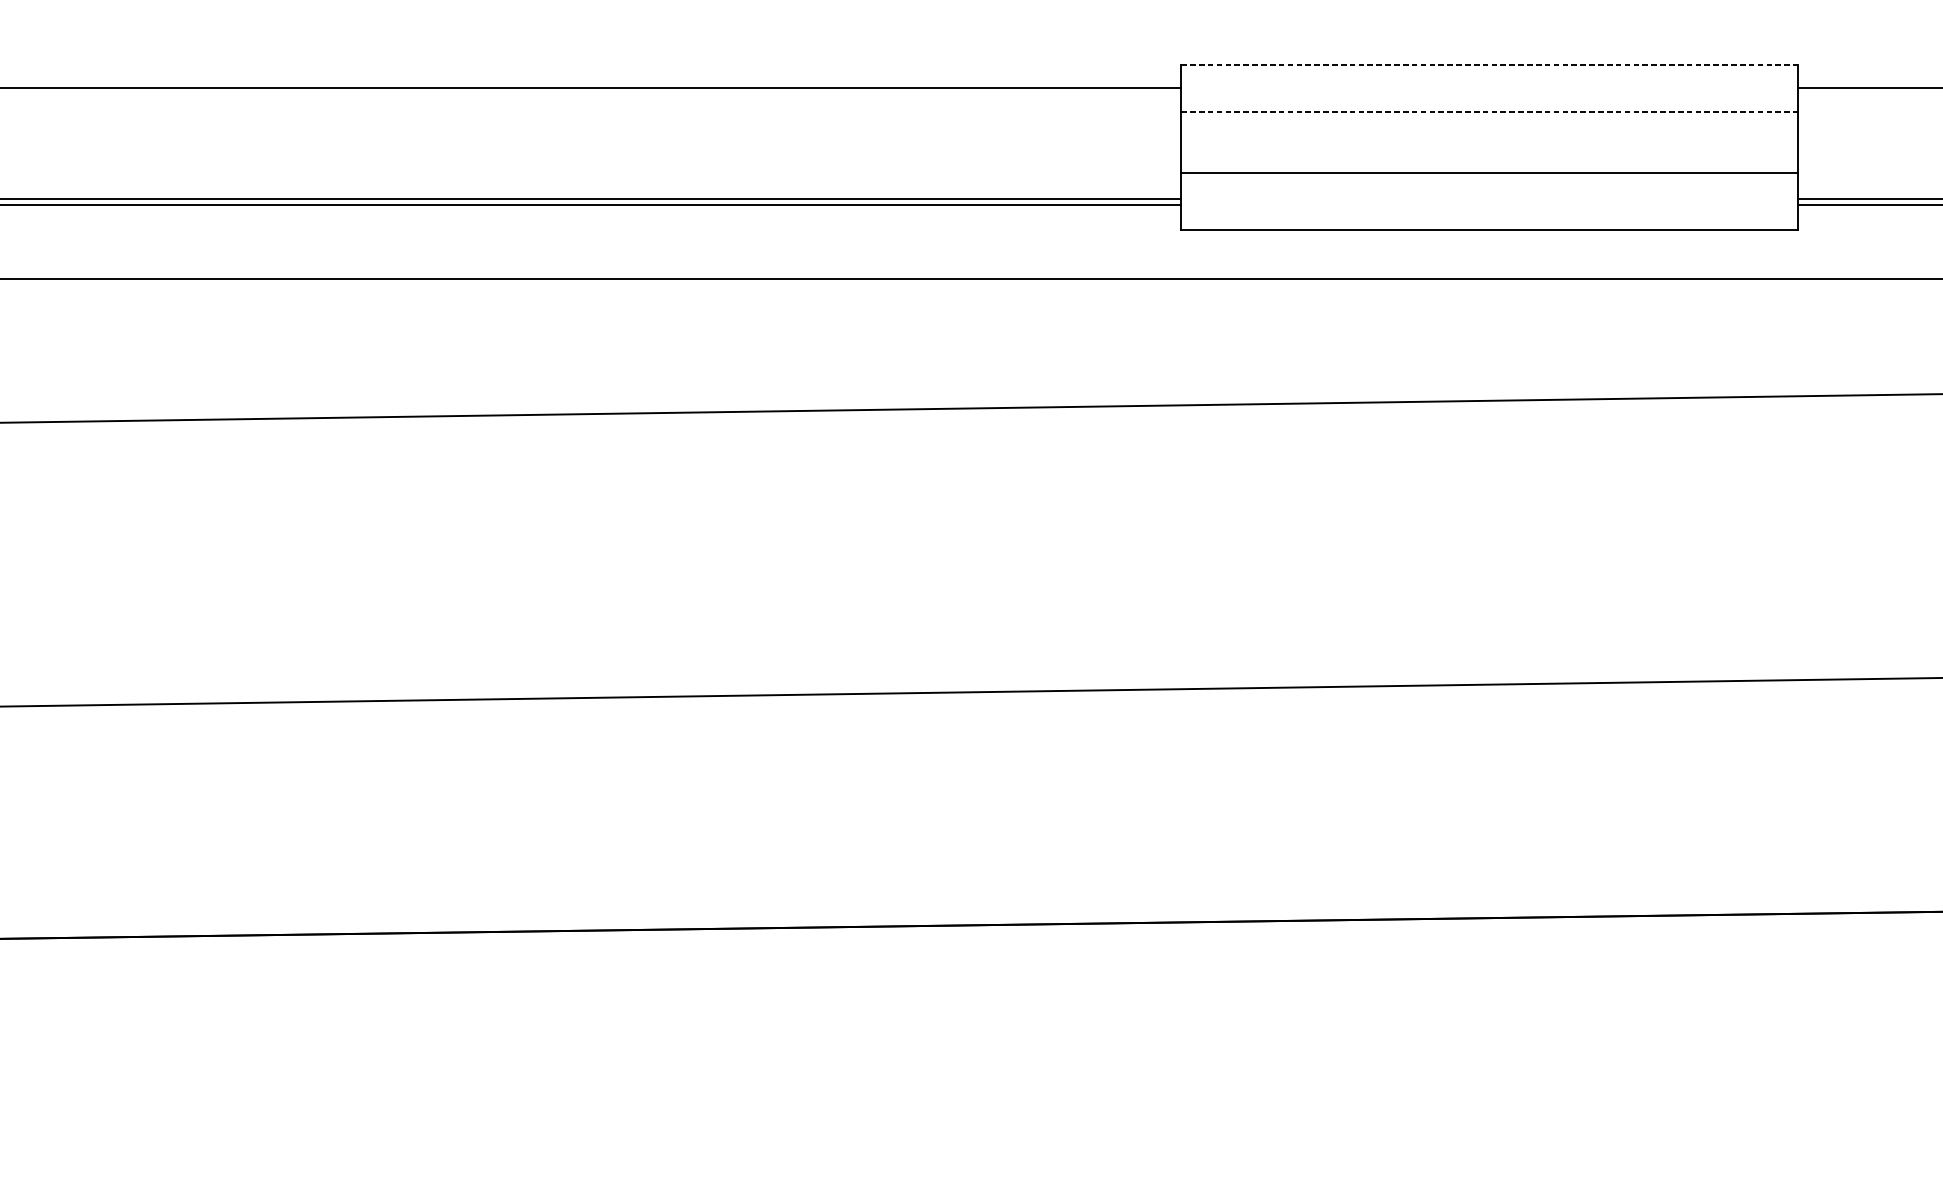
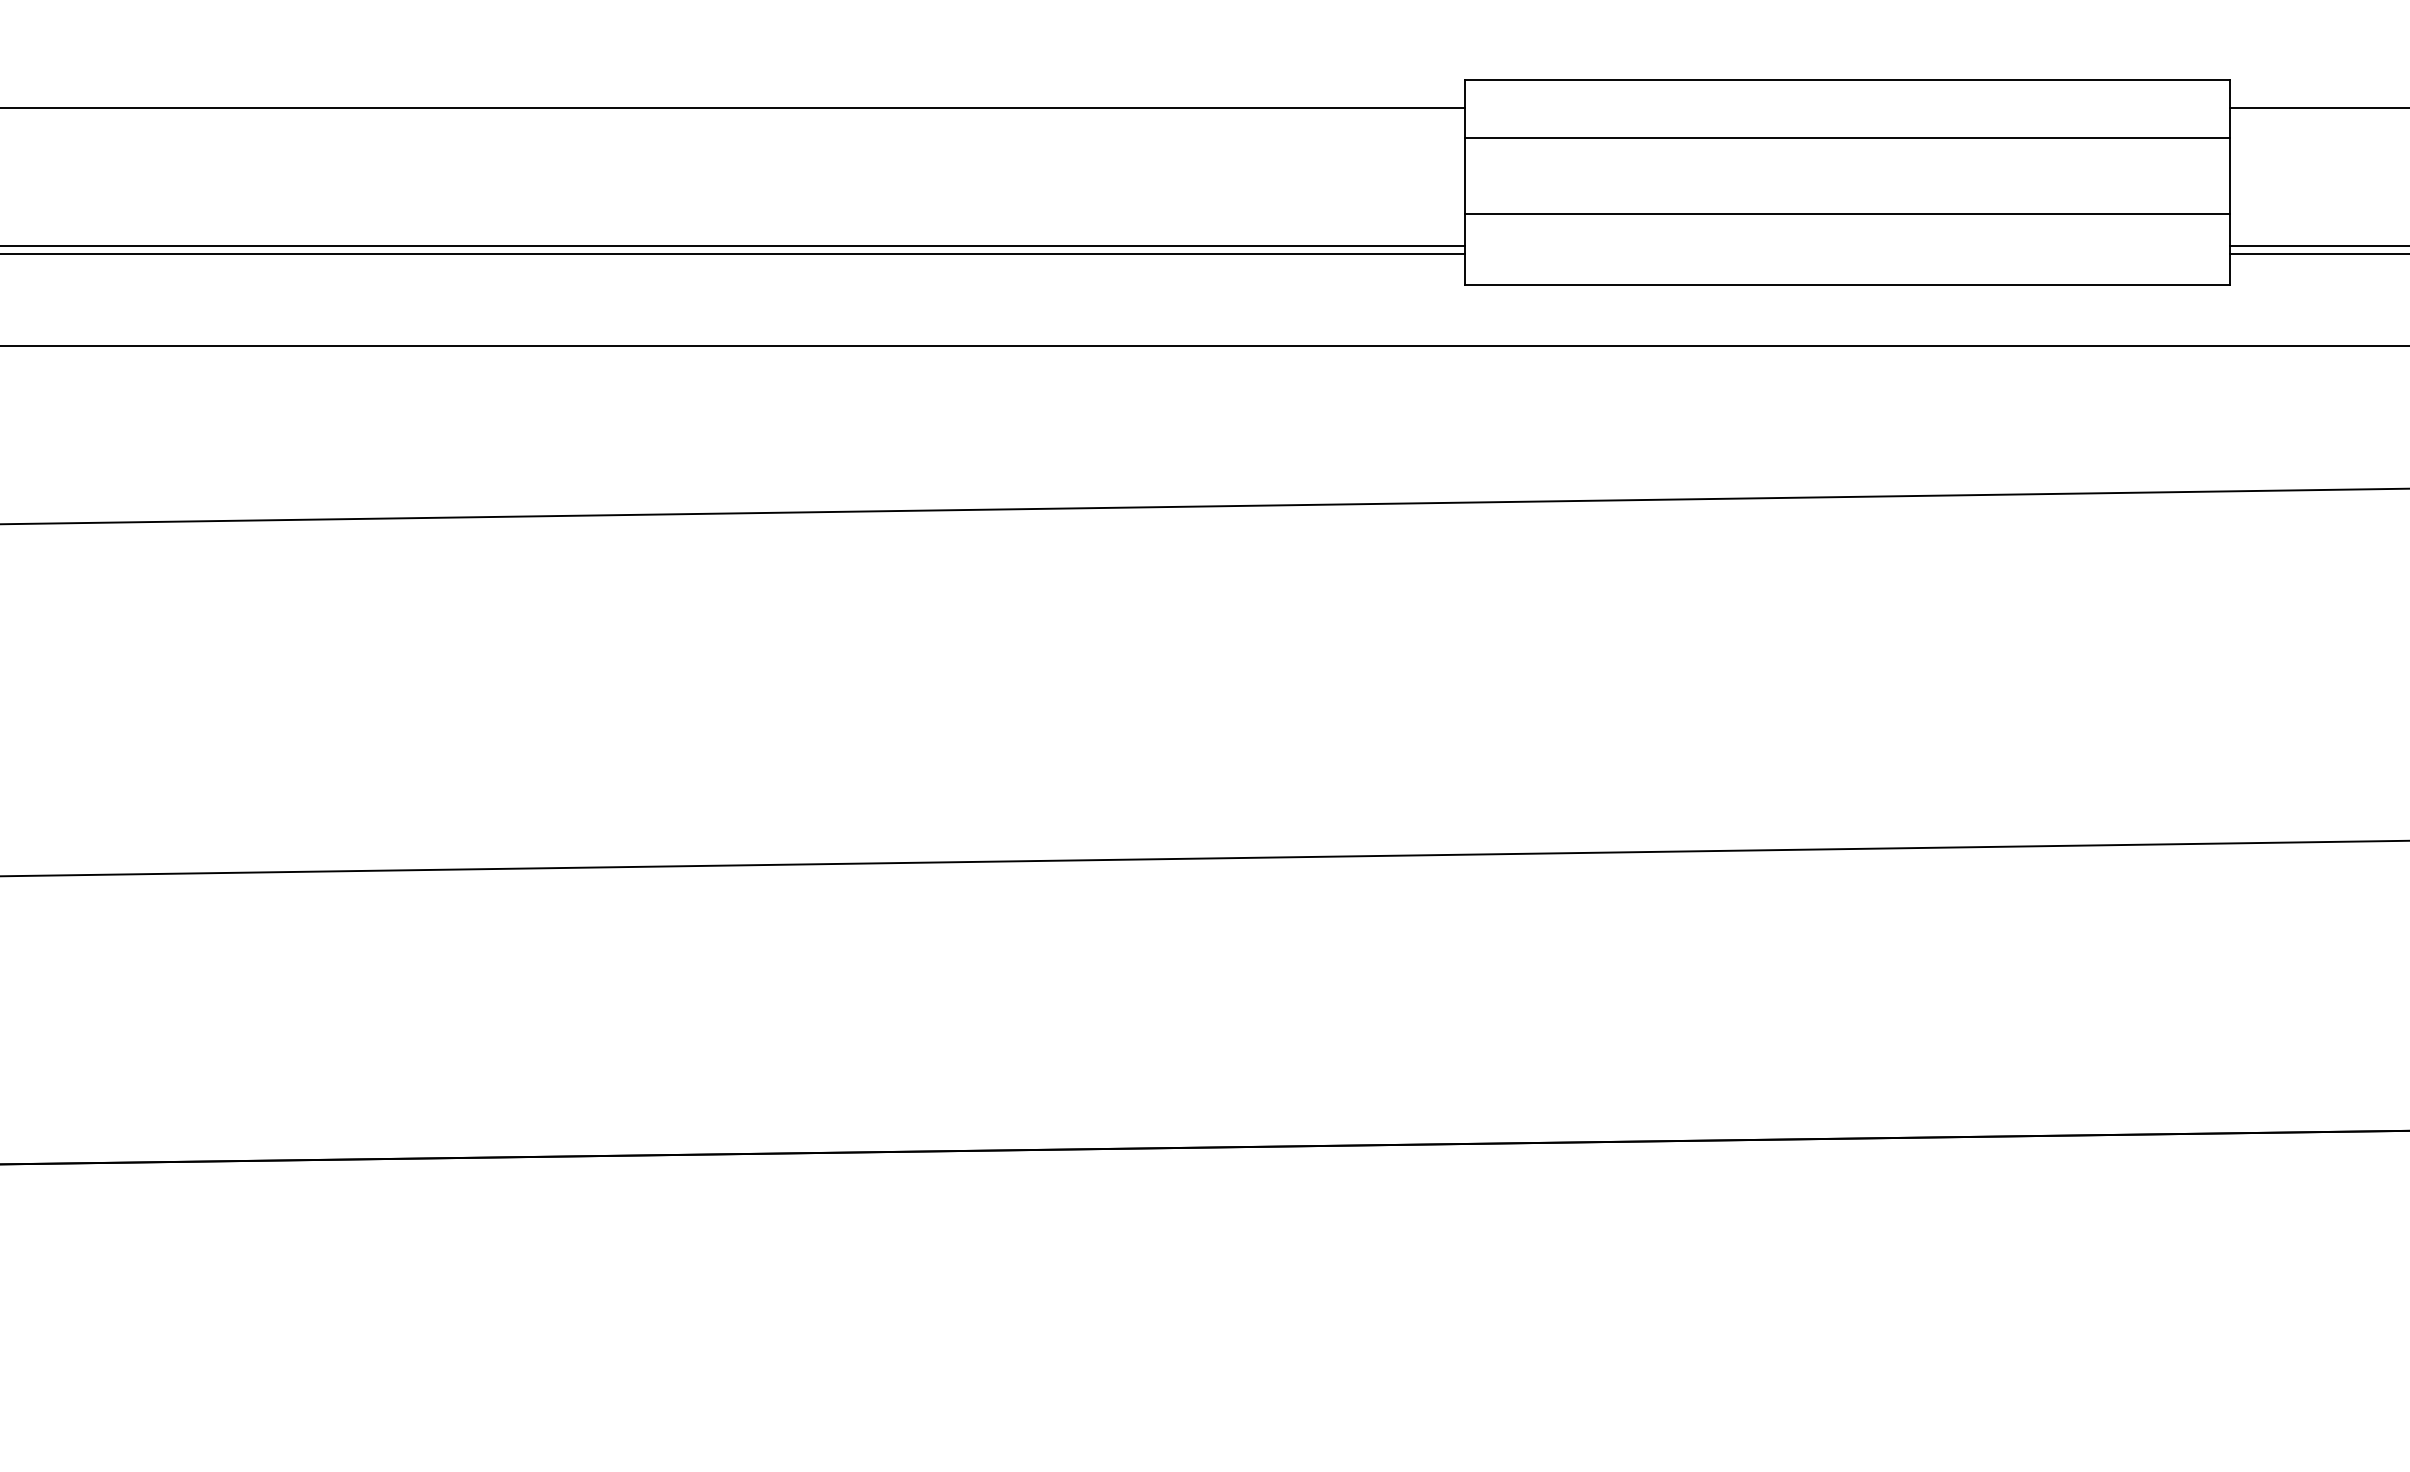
line: (1489, 64) -> (1847, 79), dashed -> solid
line: (1489, 111) -> (1847, 138), dashed -> solid

